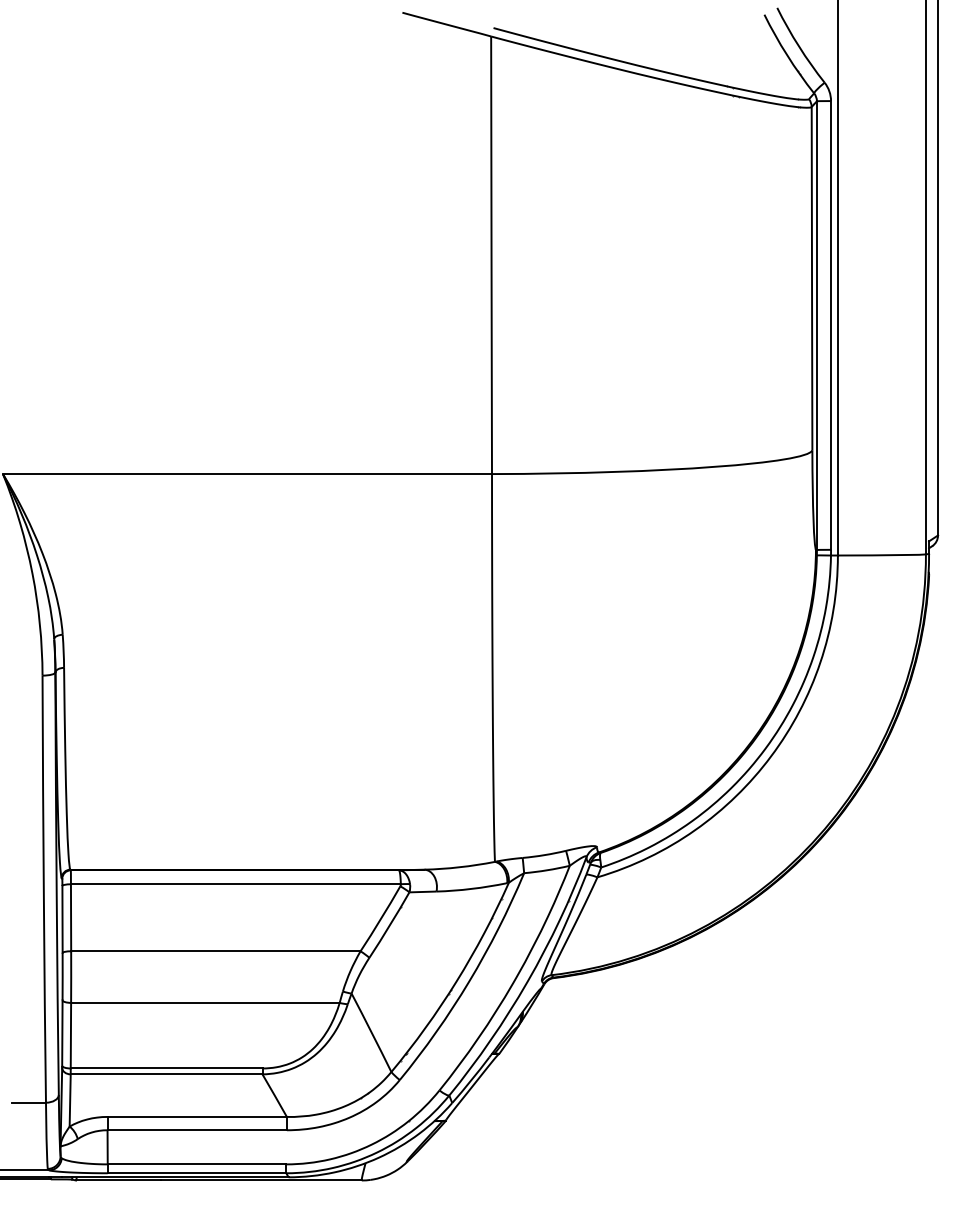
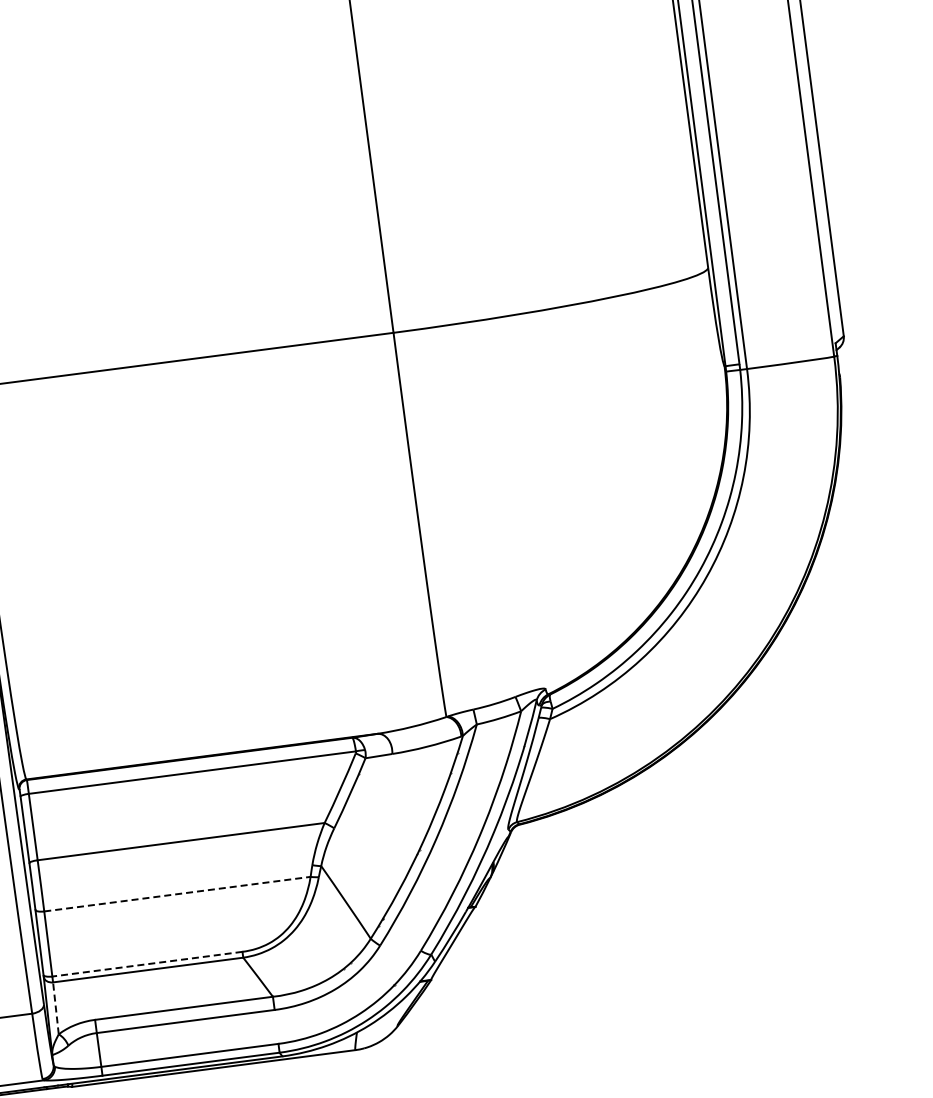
line: (205, 1002) -> (177, 893), solid -> dashed
line: (166, 1068) -> (147, 964), solid -> dashed
line: (70, 1100) -> (56, 1008), solid -> dashed

